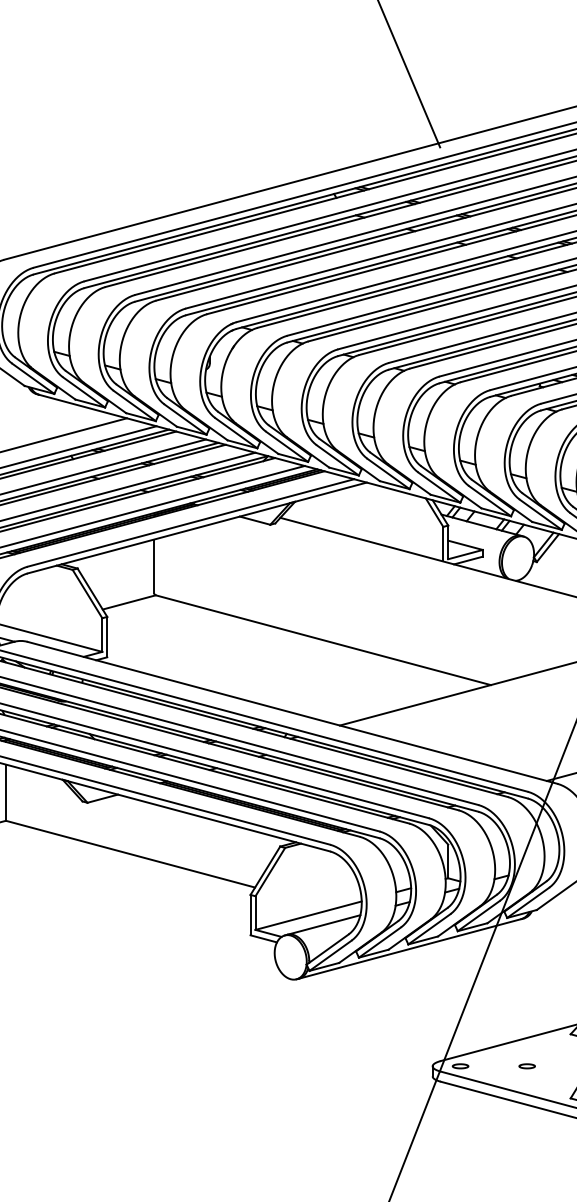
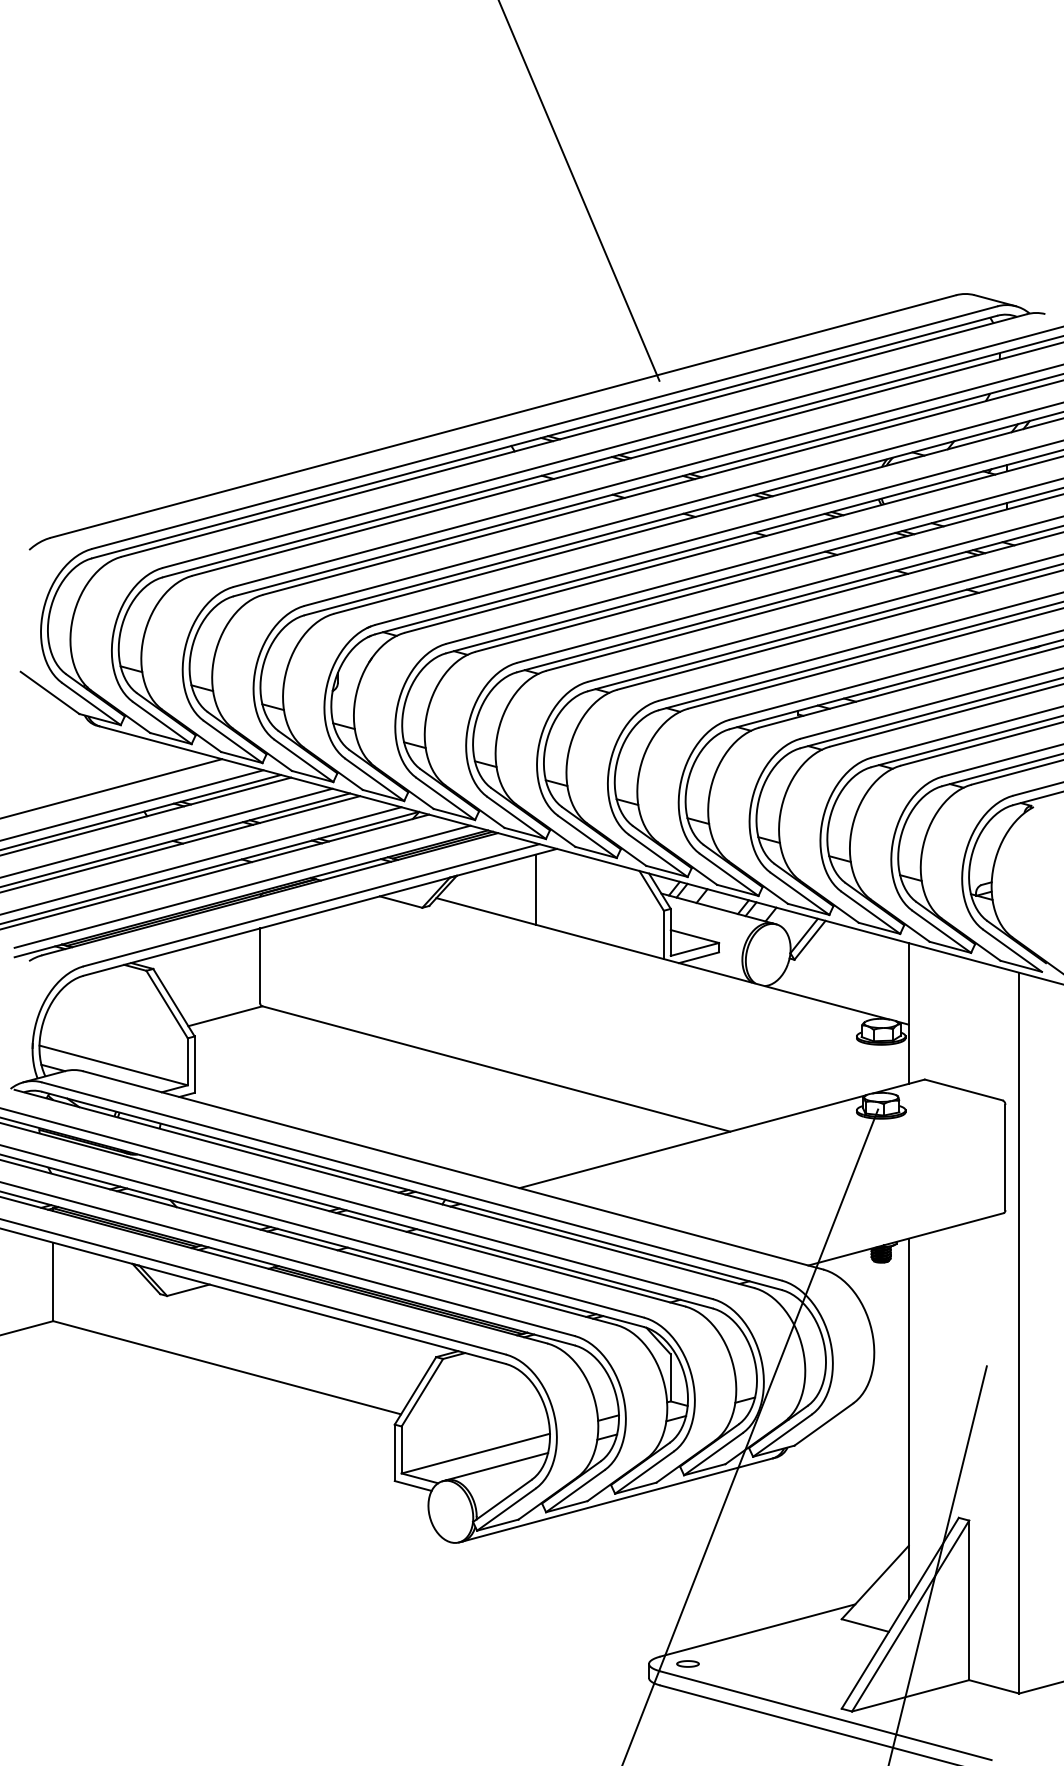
line: (352, 511) -> (536, 889), added
part: (526, 1066) -> (780, 1663), removed

